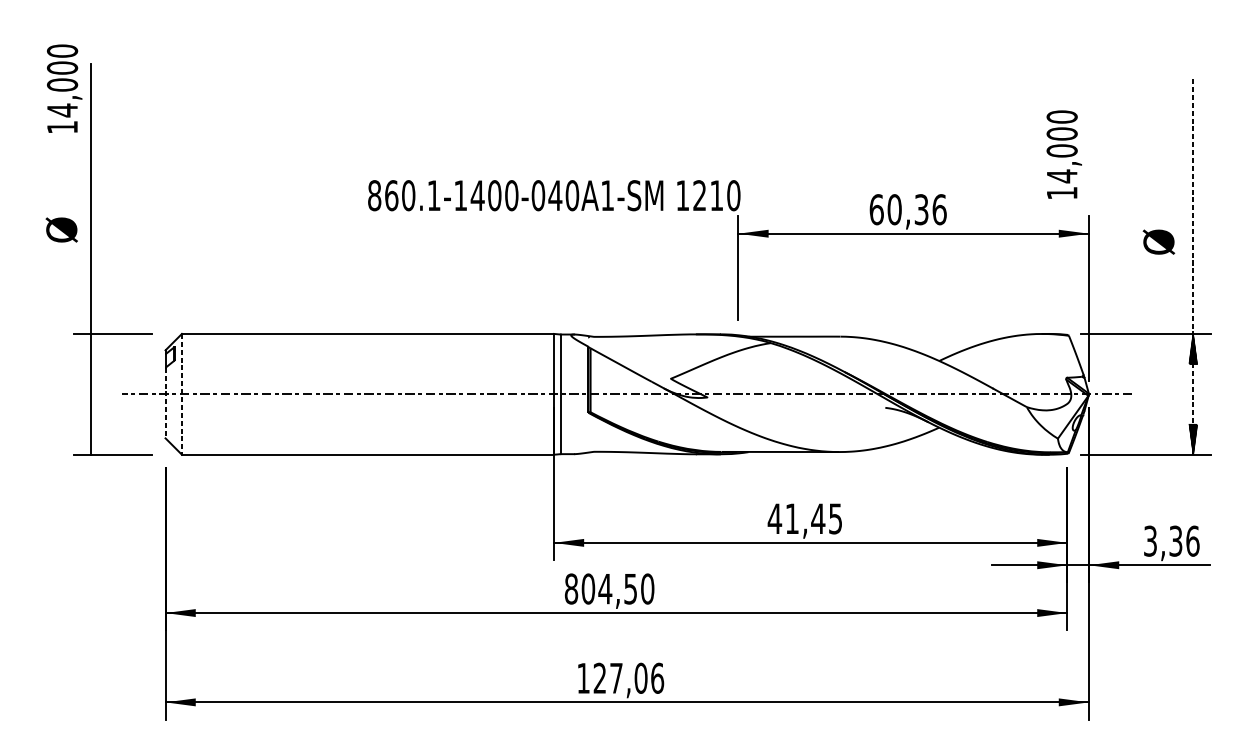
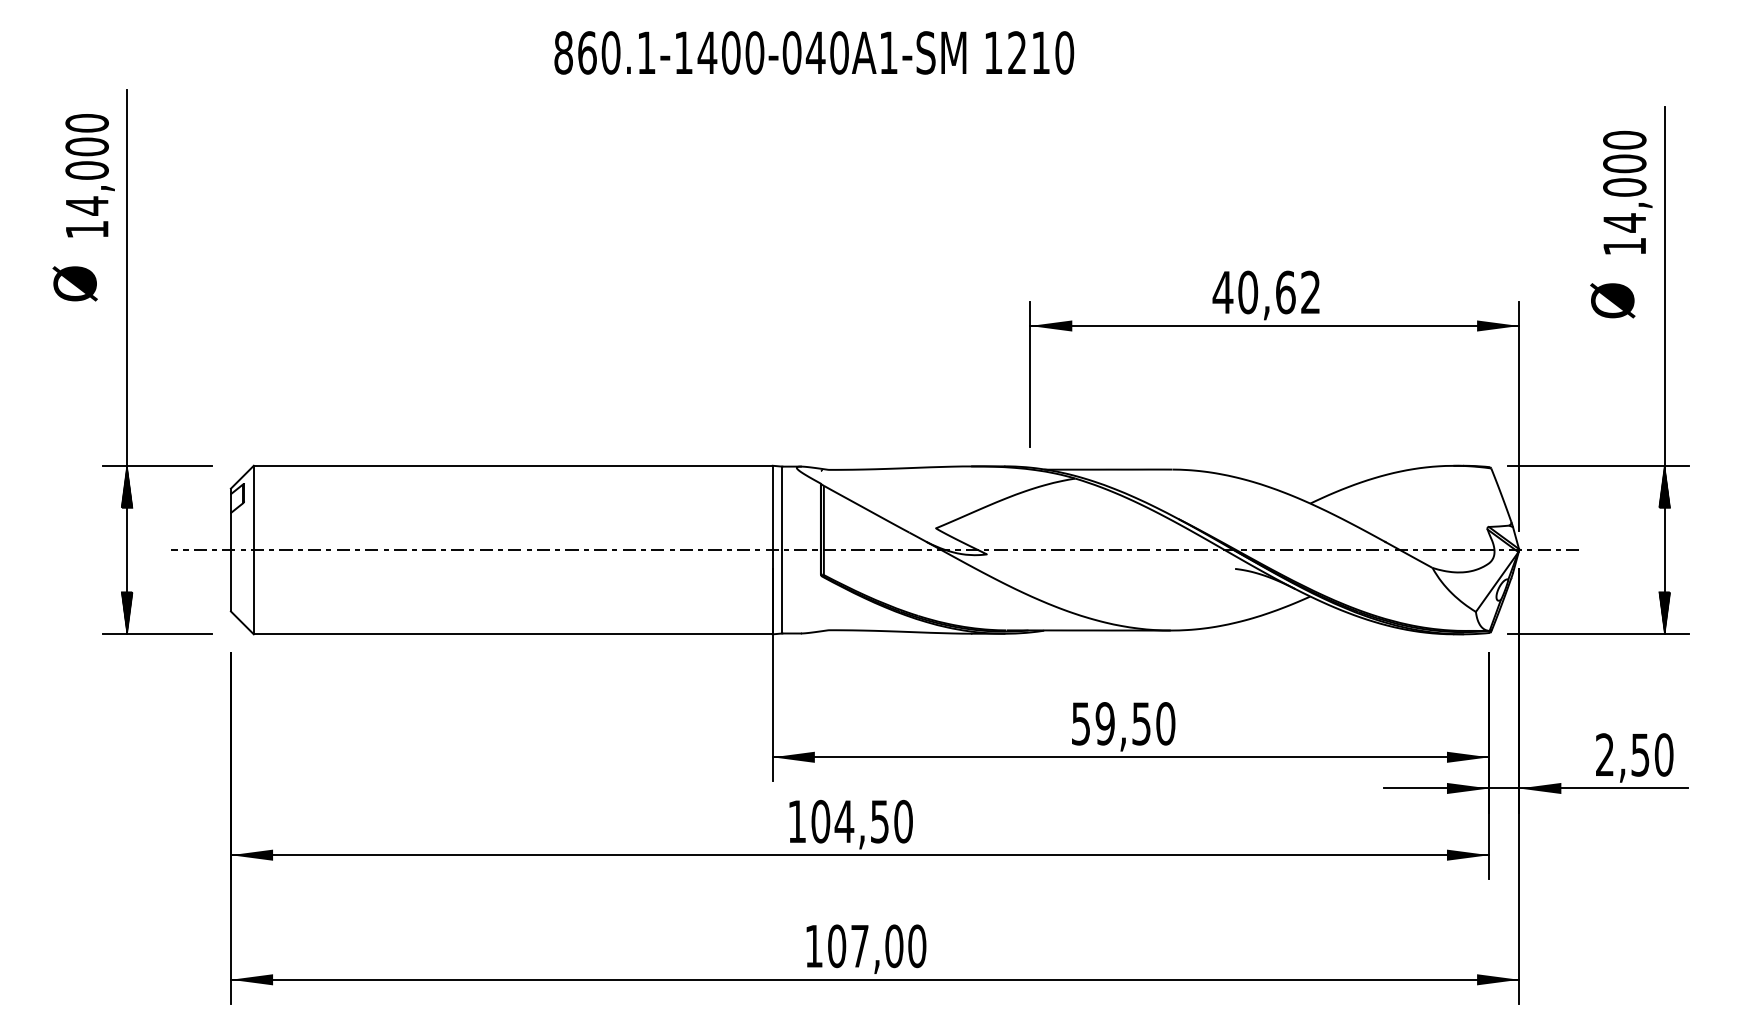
text: (64, 88) -> (89, 175), moved
text: (1064, 154) -> (1627, 192), moved
text: (554, 195) -> (814, 52), moved
text: (907, 209) -> (1266, 292), 60,36 -> 40,62
text: (61, 229) -> (74, 283), moved
text: (1158, 241) -> (1612, 300), moved
line: (1193, 265) -> (1664, 370), dashed -> solid
hatch: (90, 348) -> (126, 486), added
line: (181, 394) -> (253, 550), dashed -> solid
line: (165, 403) -> (230, 562), dashed -> solid
hatch: (90, 439) -> (126, 613), added
text: (805, 518) -> (1123, 723), 41,45 -> 59,50
text: (1171, 540) -> (1634, 754), 3,36 -> 2,50
text: (571, 588) -> (797, 821), 804,50 -> 104,50
text: (629, 678) -> (877, 946), 127,06 -> 107,00

